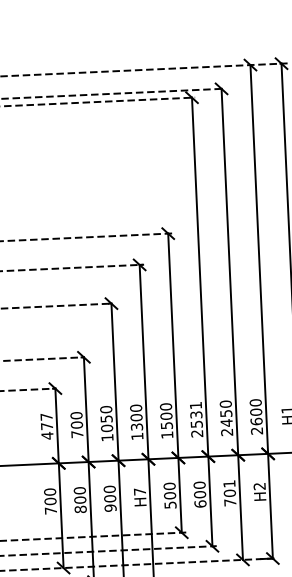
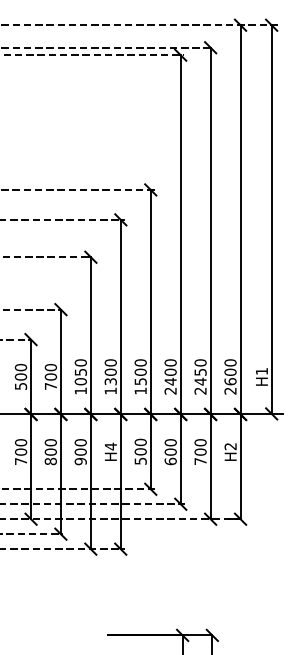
text: (196, 415) -> (170, 372), 2531 -> 2400
text: (46, 426) -> (20, 377), 477 -> 500
text: (229, 483) -> (200, 442), 701 -> 700
text: (139, 491) -> (110, 446), H7 -> H4

